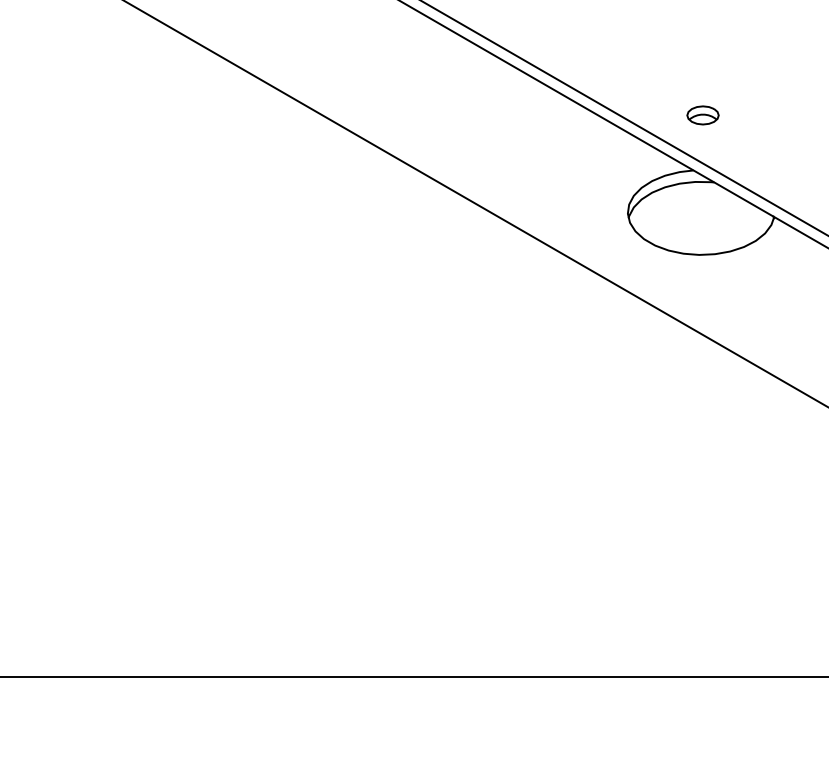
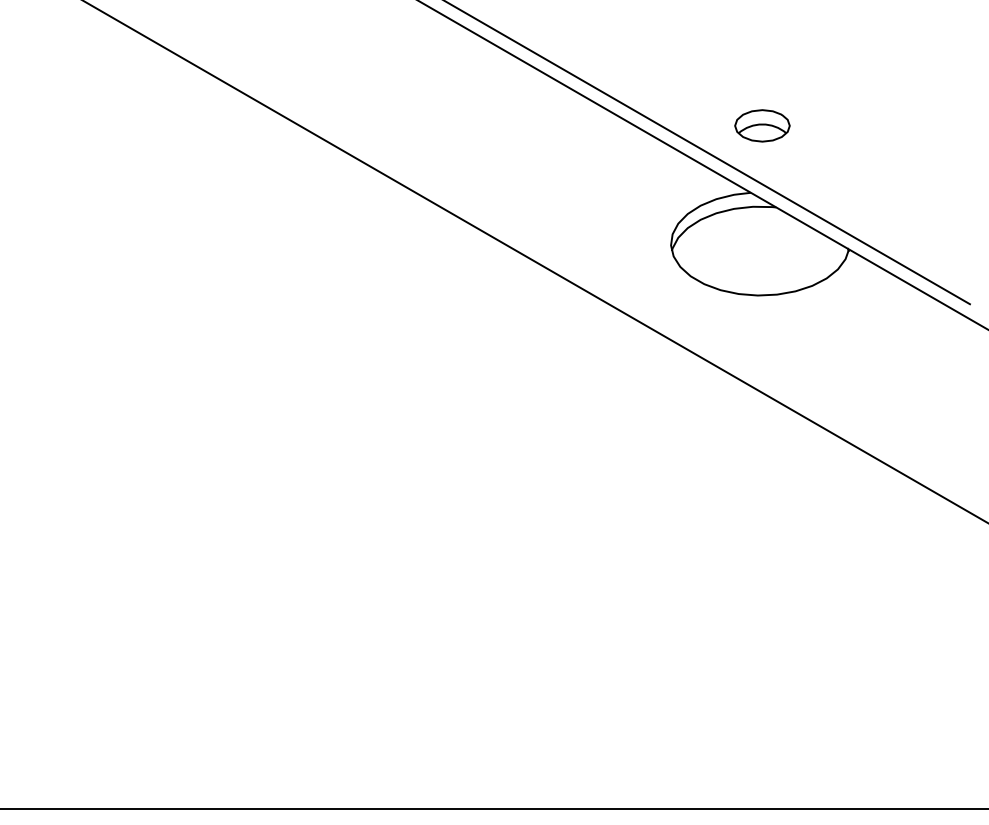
part: (702, 115) -> (761, 125), size x1.43

